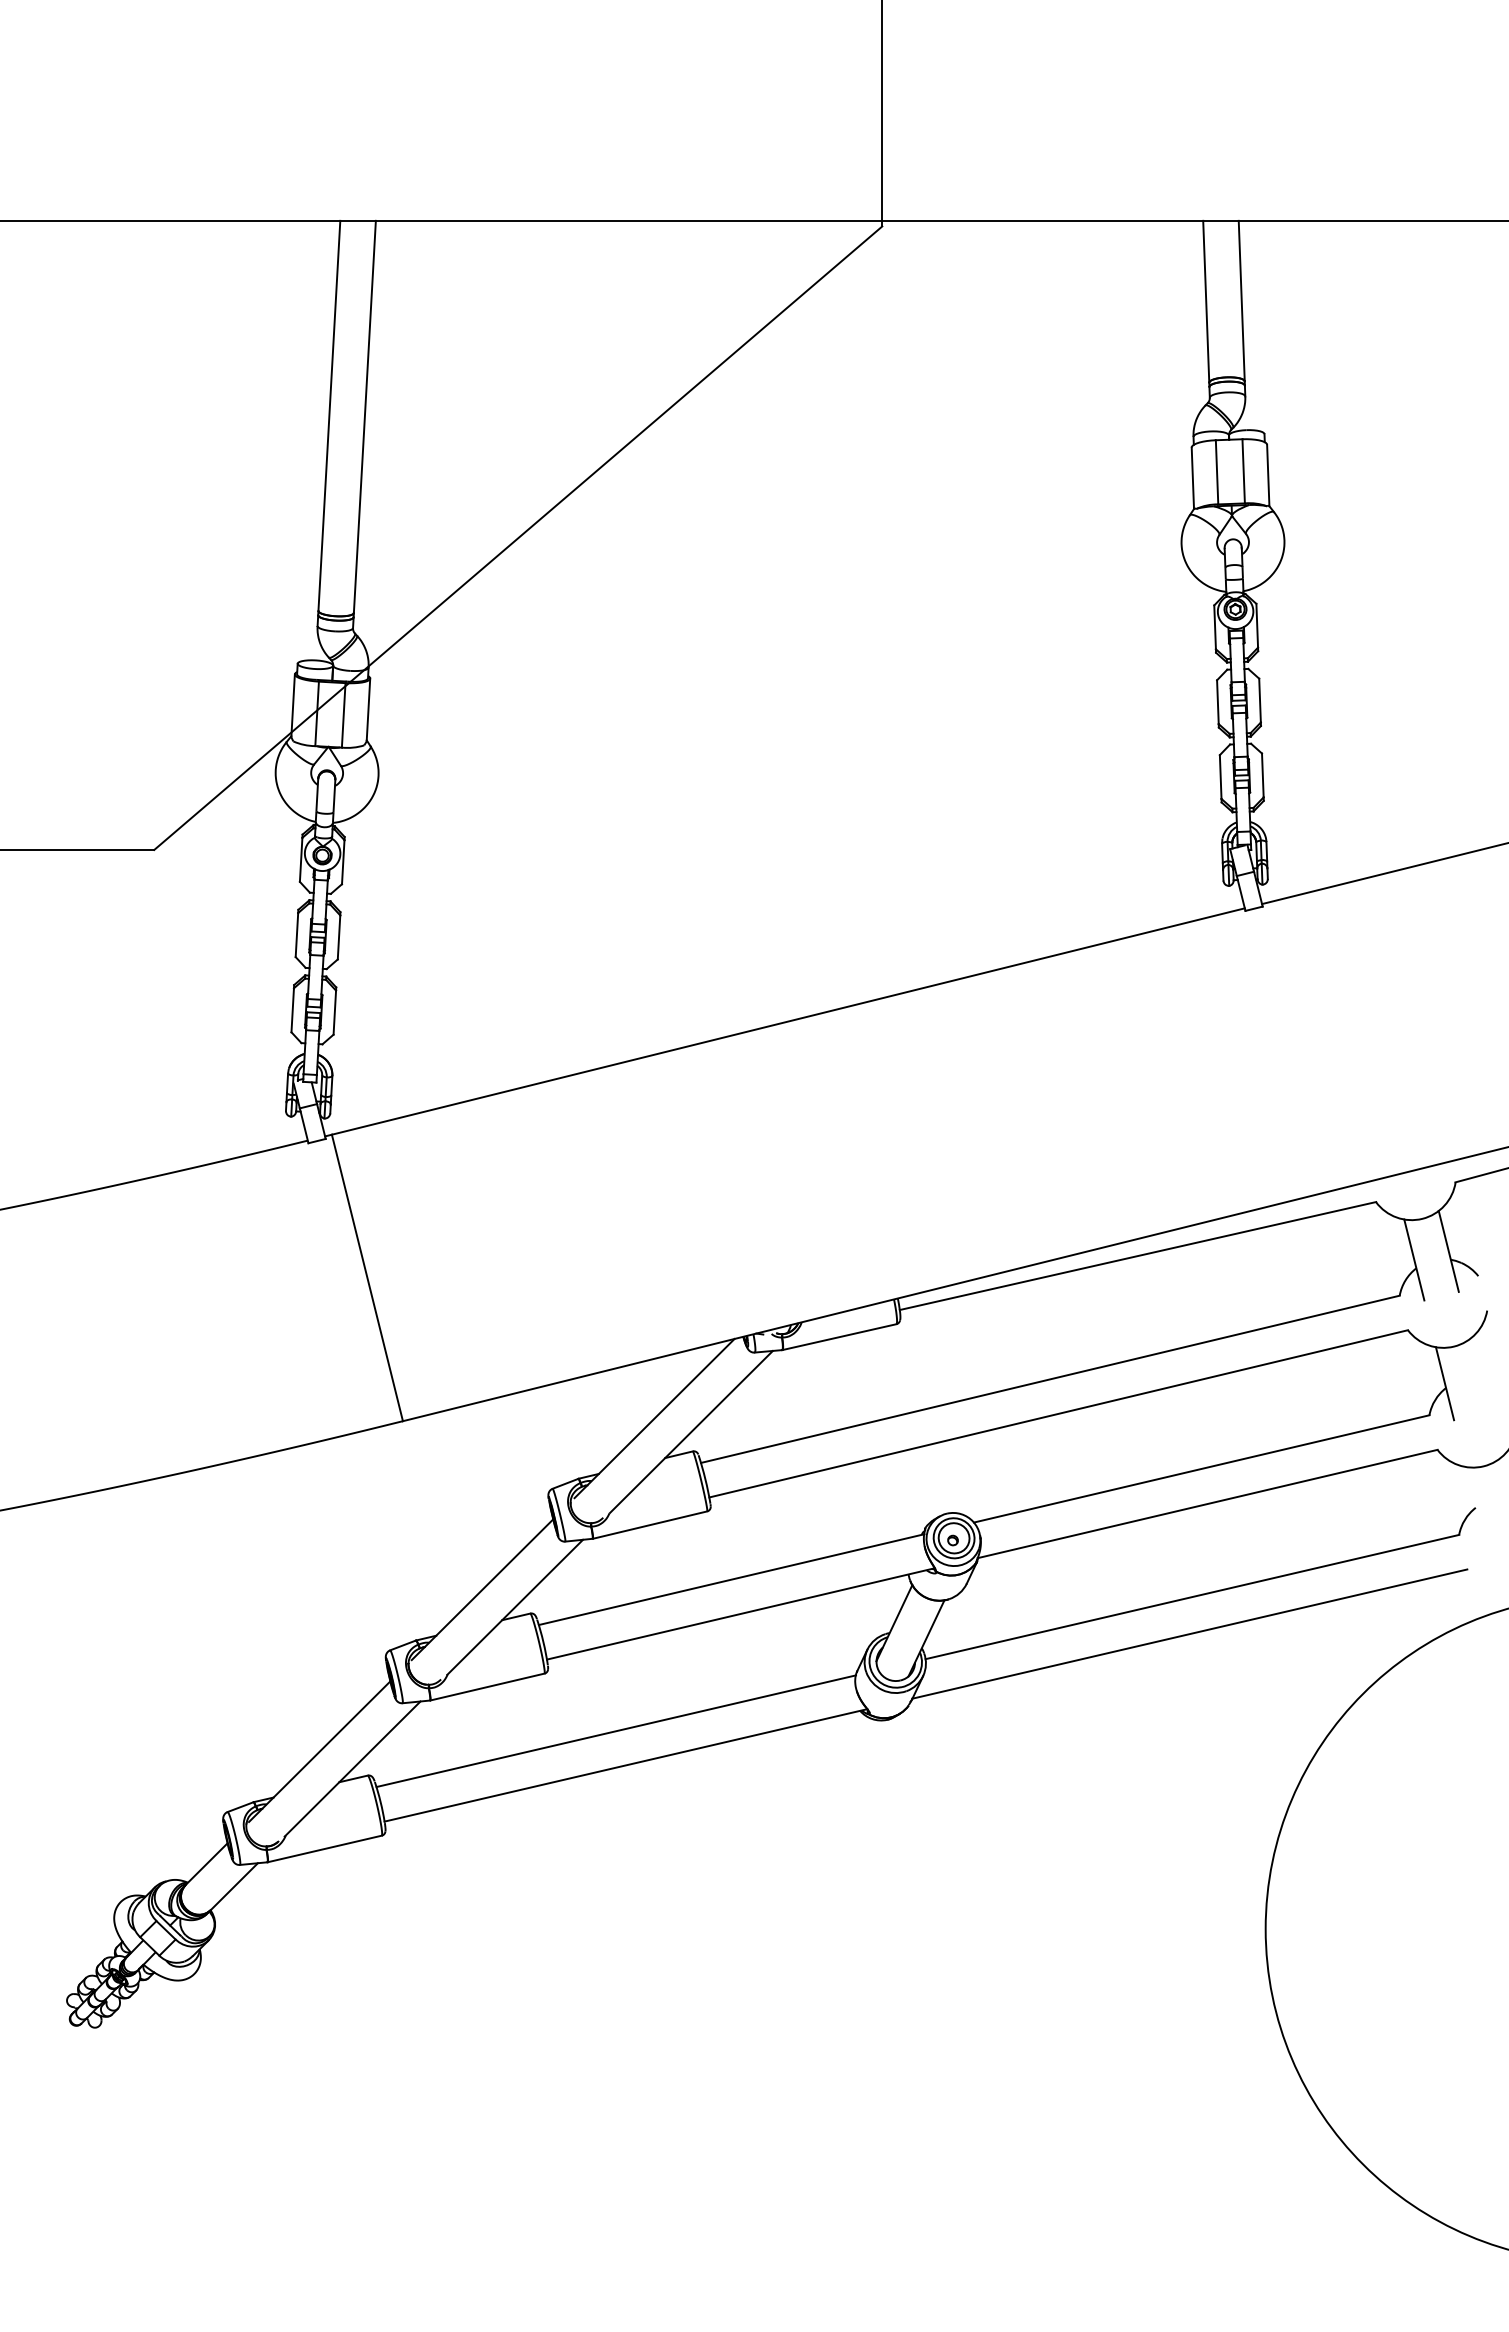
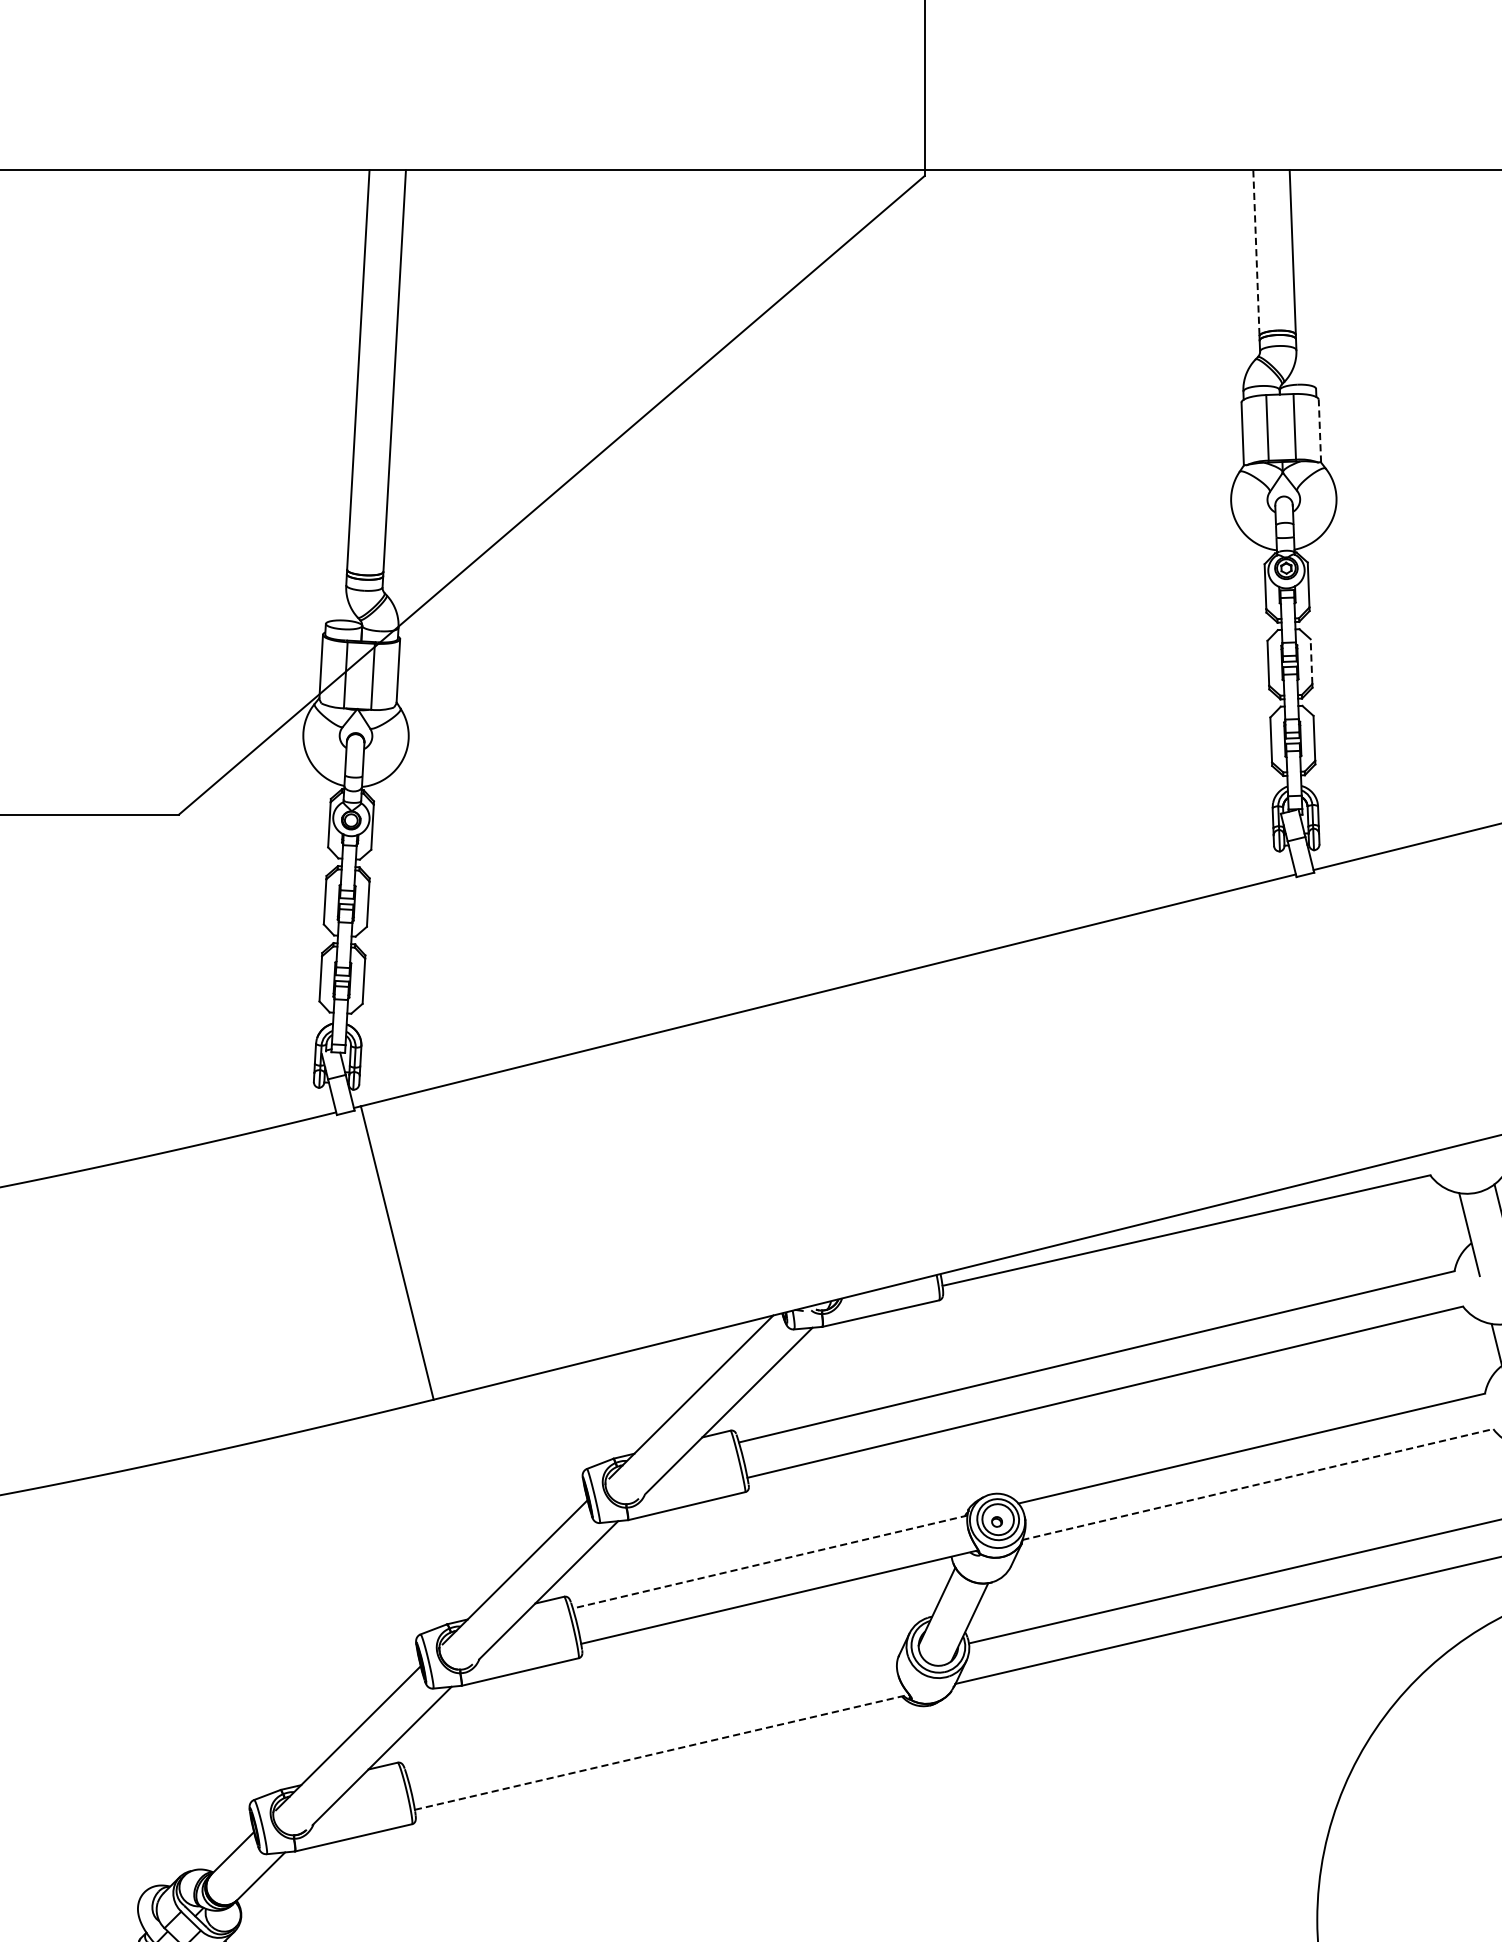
line: (1206, 301) -> (1256, 252), solid -> dashed
line: (1268, 475) -> (1320, 431), solid -> dashed
line: (1260, 700) -> (1311, 661), solid -> dashed
line: (1208, 1503) -> (1258, 1484), solid -> dashed
line: (731, 1579) -> (770, 1561), solid -> dashed
line: (616, 1731) -> (652, 1717), removed
line: (625, 1765) -> (661, 1752), solid -> dashed

